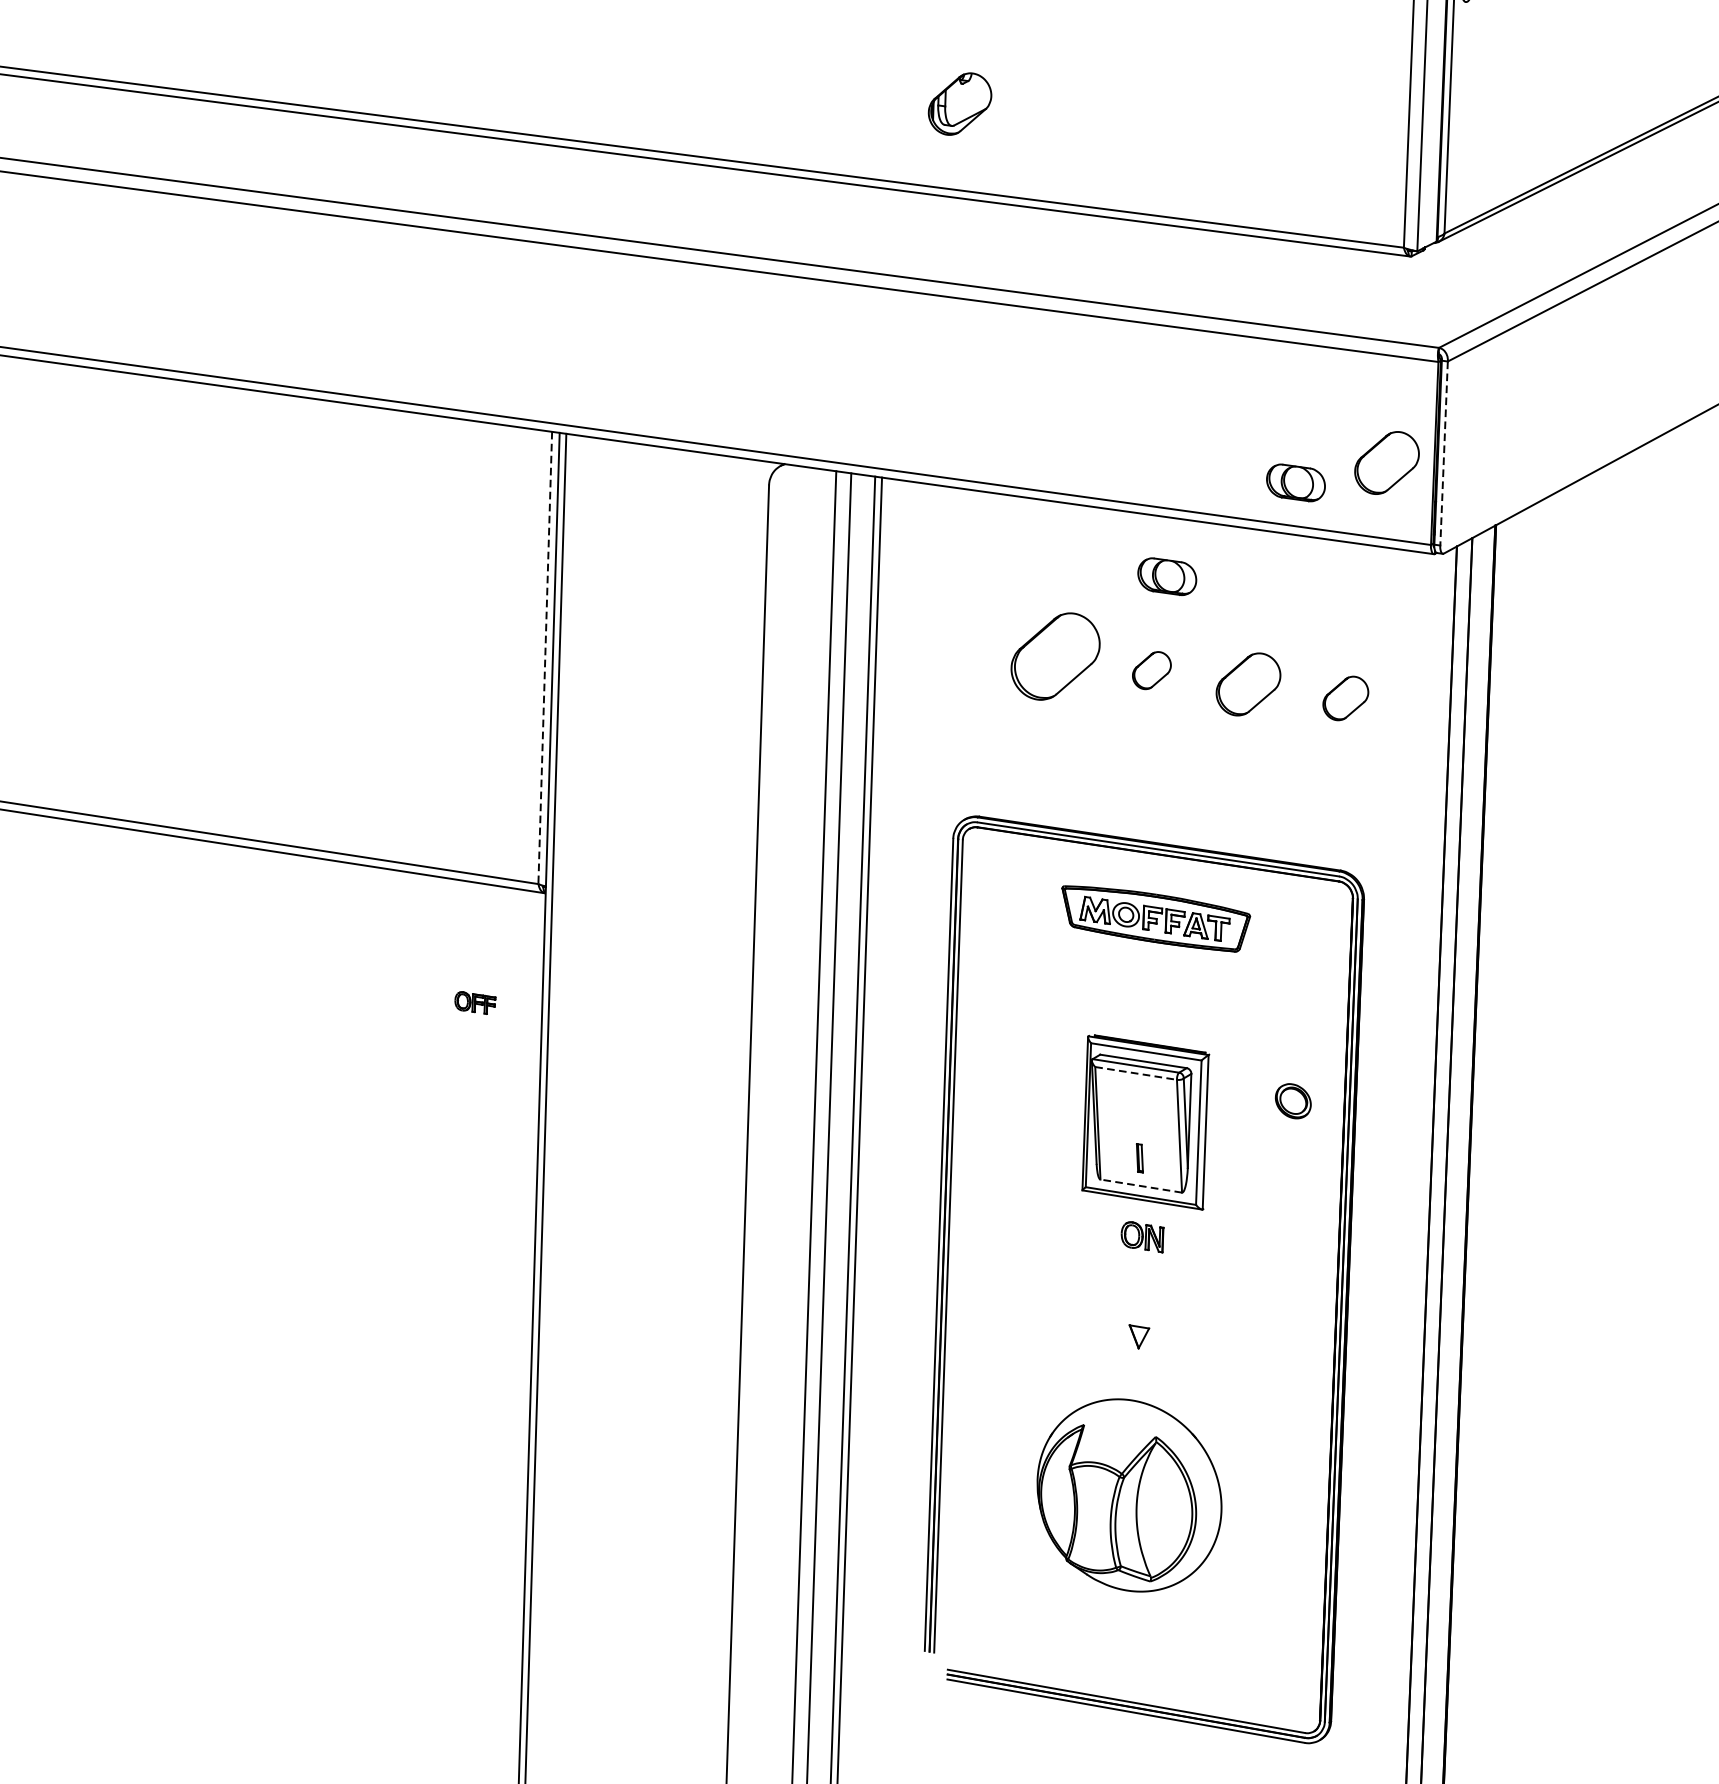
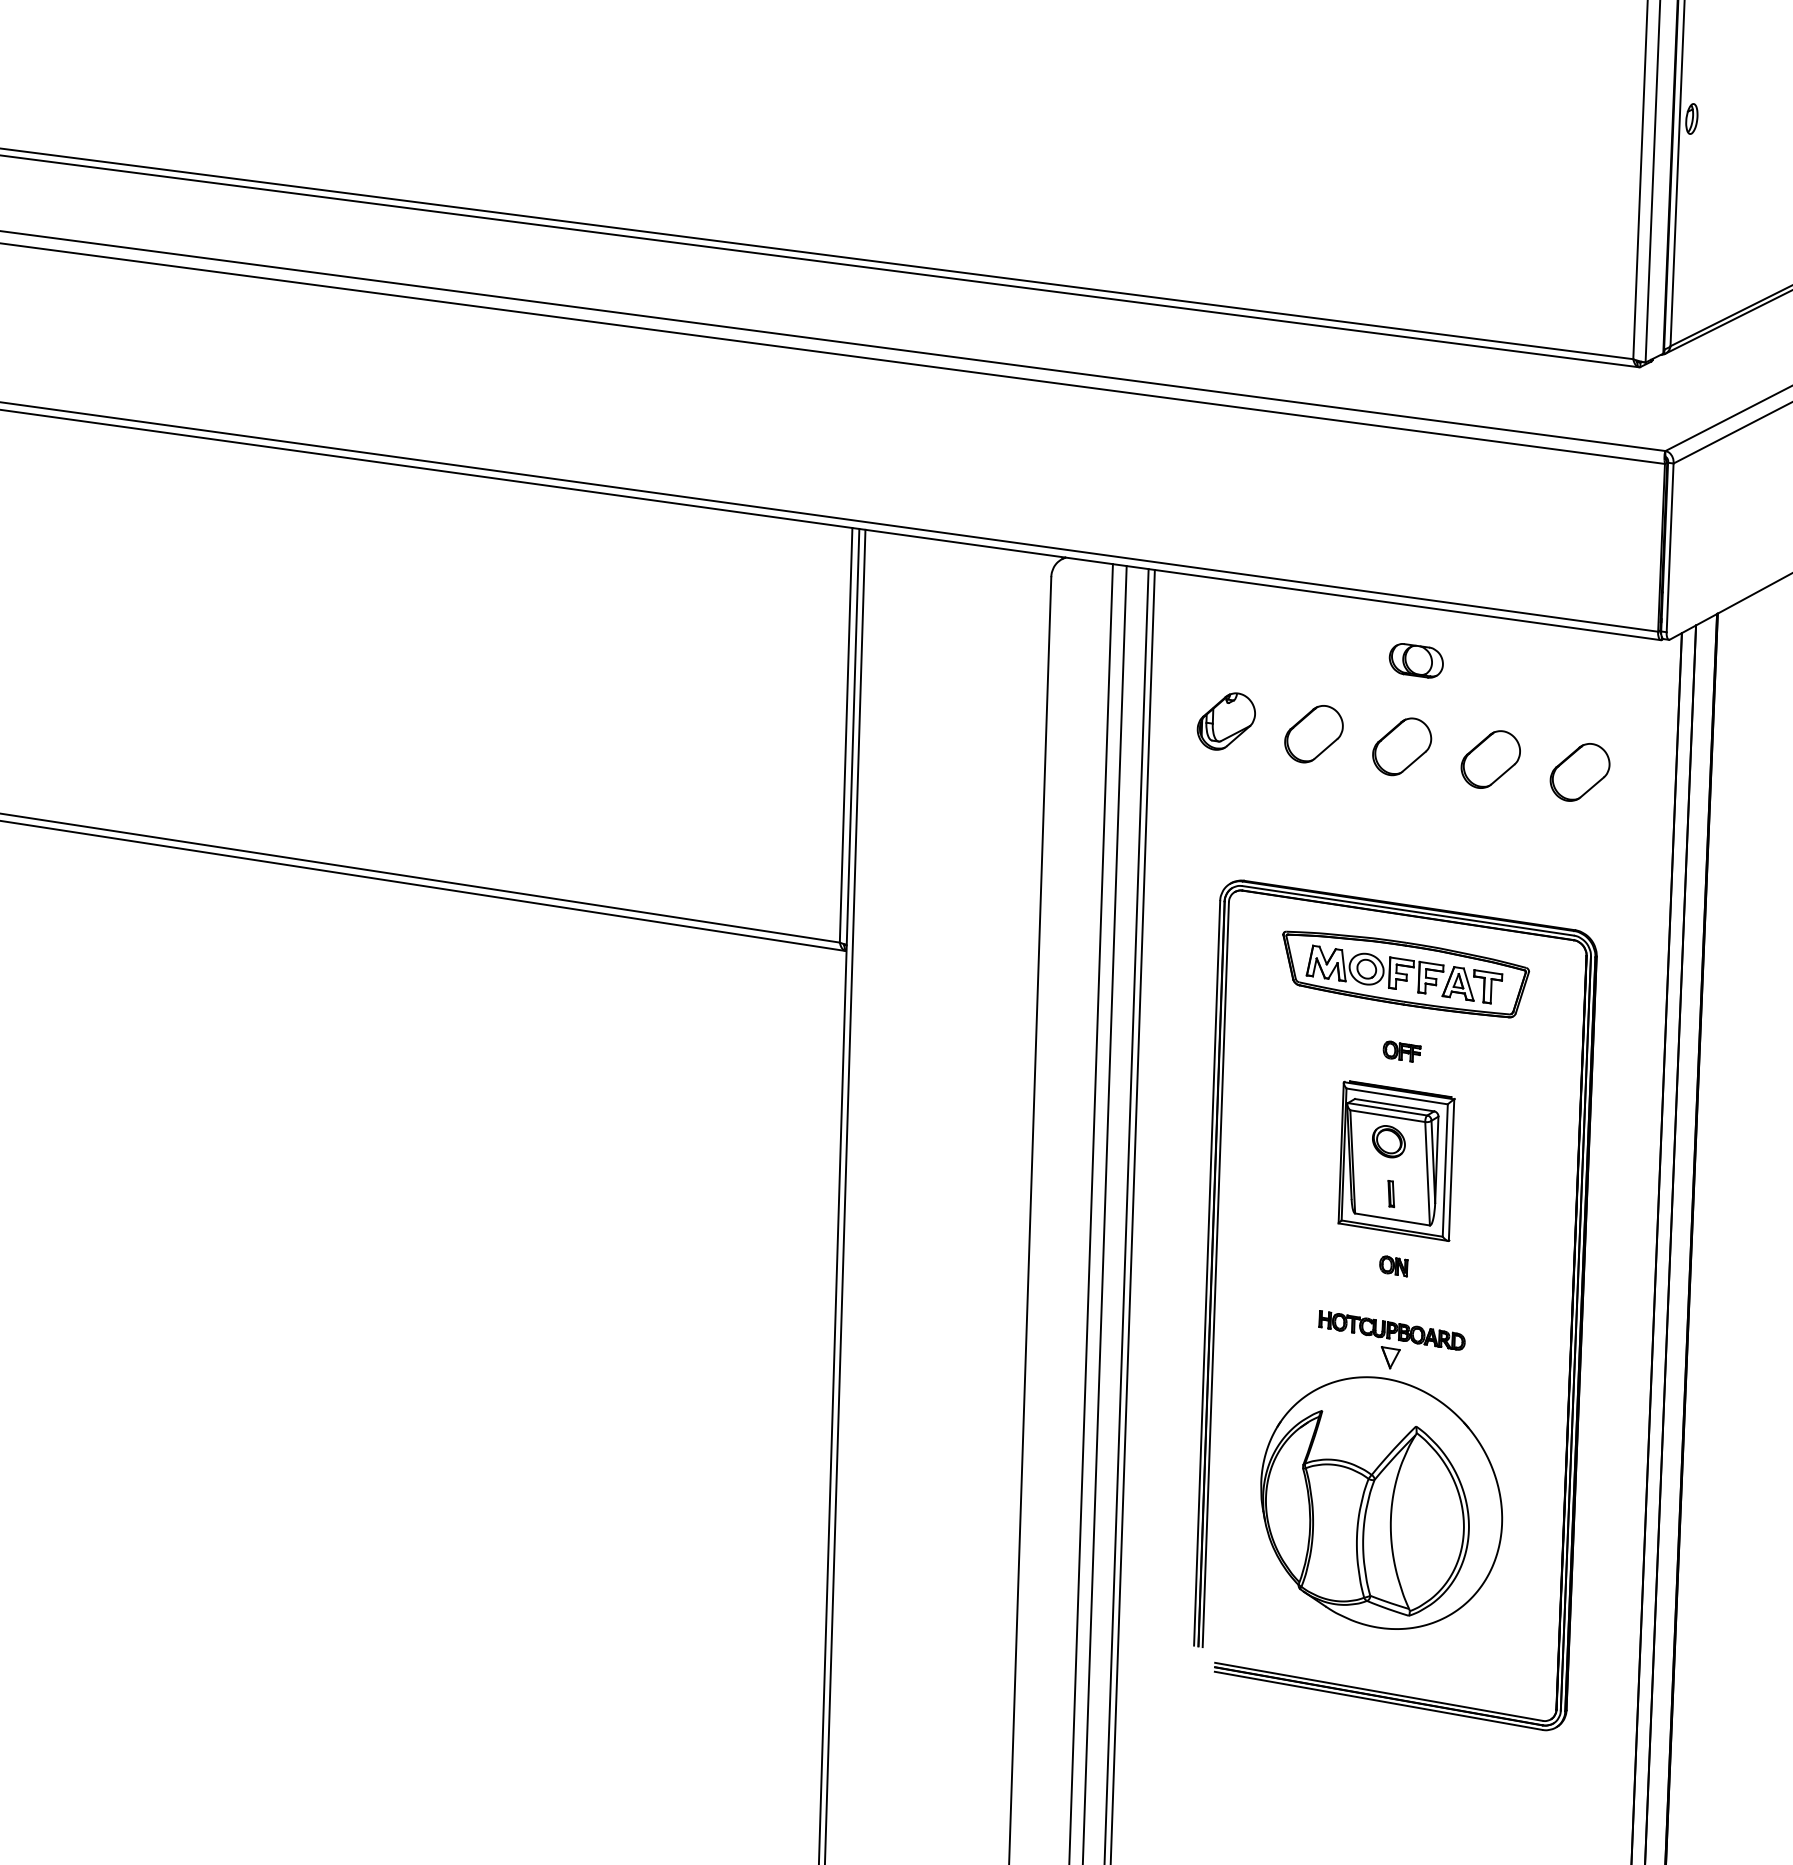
part: (959, 104) -> (1225, 721), moved
line: (1444, 454) -> (1670, 548), dashed -> solid
part: (1386, 462) -> (1617, 556), removed
part: (1295, 482) -> (1533, 574), removed
part: (1055, 657) -> (1313, 734), size x0.71
line: (545, 658) -> (846, 735), dashed -> solid
part: (1152, 670) -> (1402, 746), size x1.67
part: (1345, 698) -> (1579, 772), size x1.43
part: (1156, 918) -> (1406, 974), size x1.43
part: (474, 1002) -> (1401, 1051), moved
line: (1135, 1073) -> (1387, 1116), dashed -> solid
part: (1292, 1101) -> (1388, 1141), moved
line: (1141, 1186) -> (1392, 1219), dashed -> solid
part: (1142, 1237) -> (1393, 1266), size x0.71
part: (1140, 1307) -> (1391, 1330), added
part: (1129, 1494) -> (1381, 1502), size x1.43

